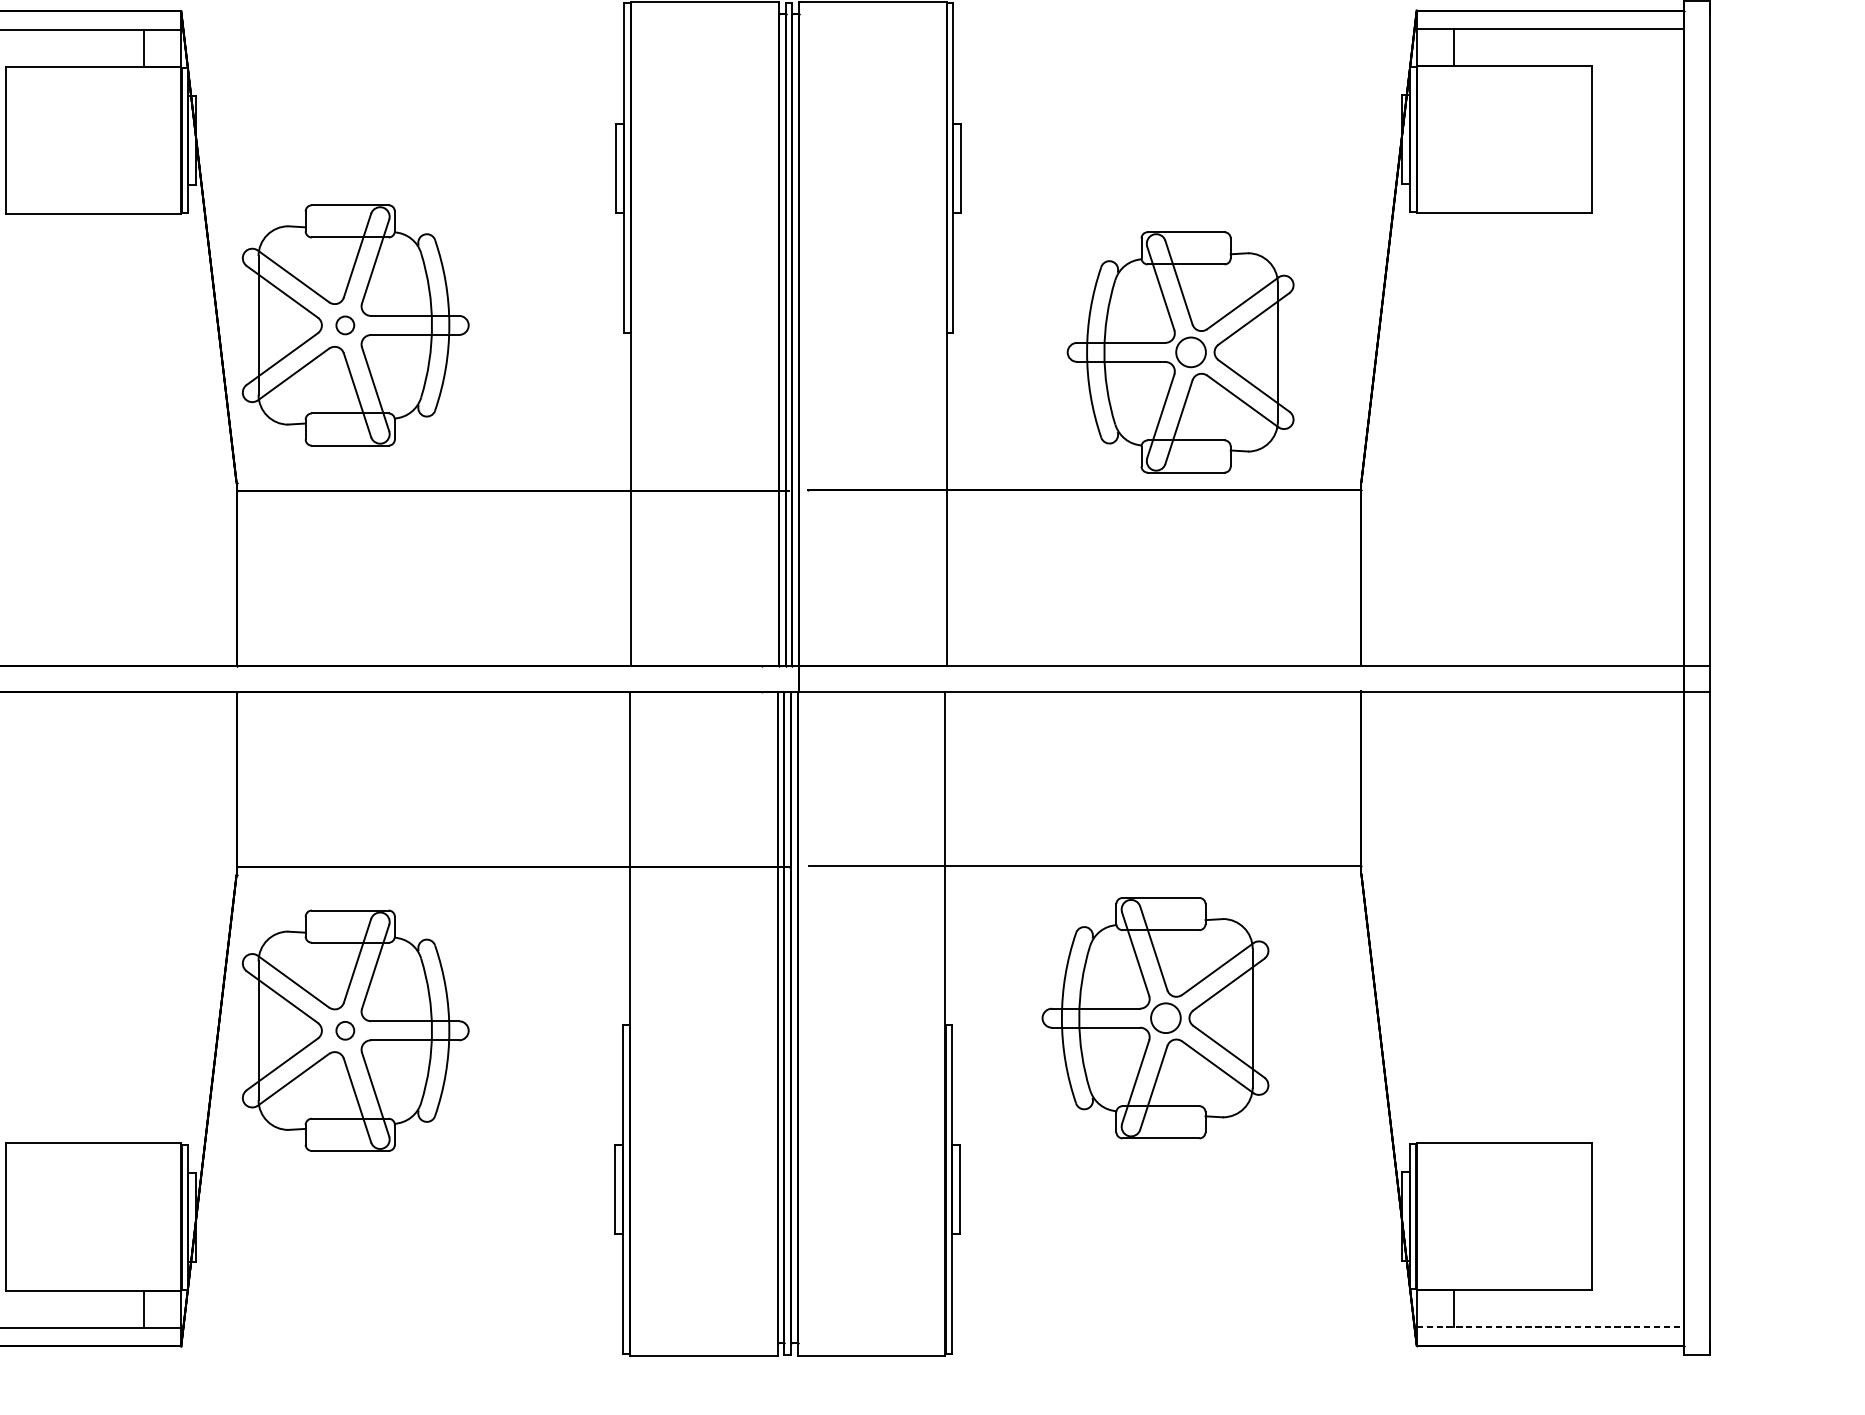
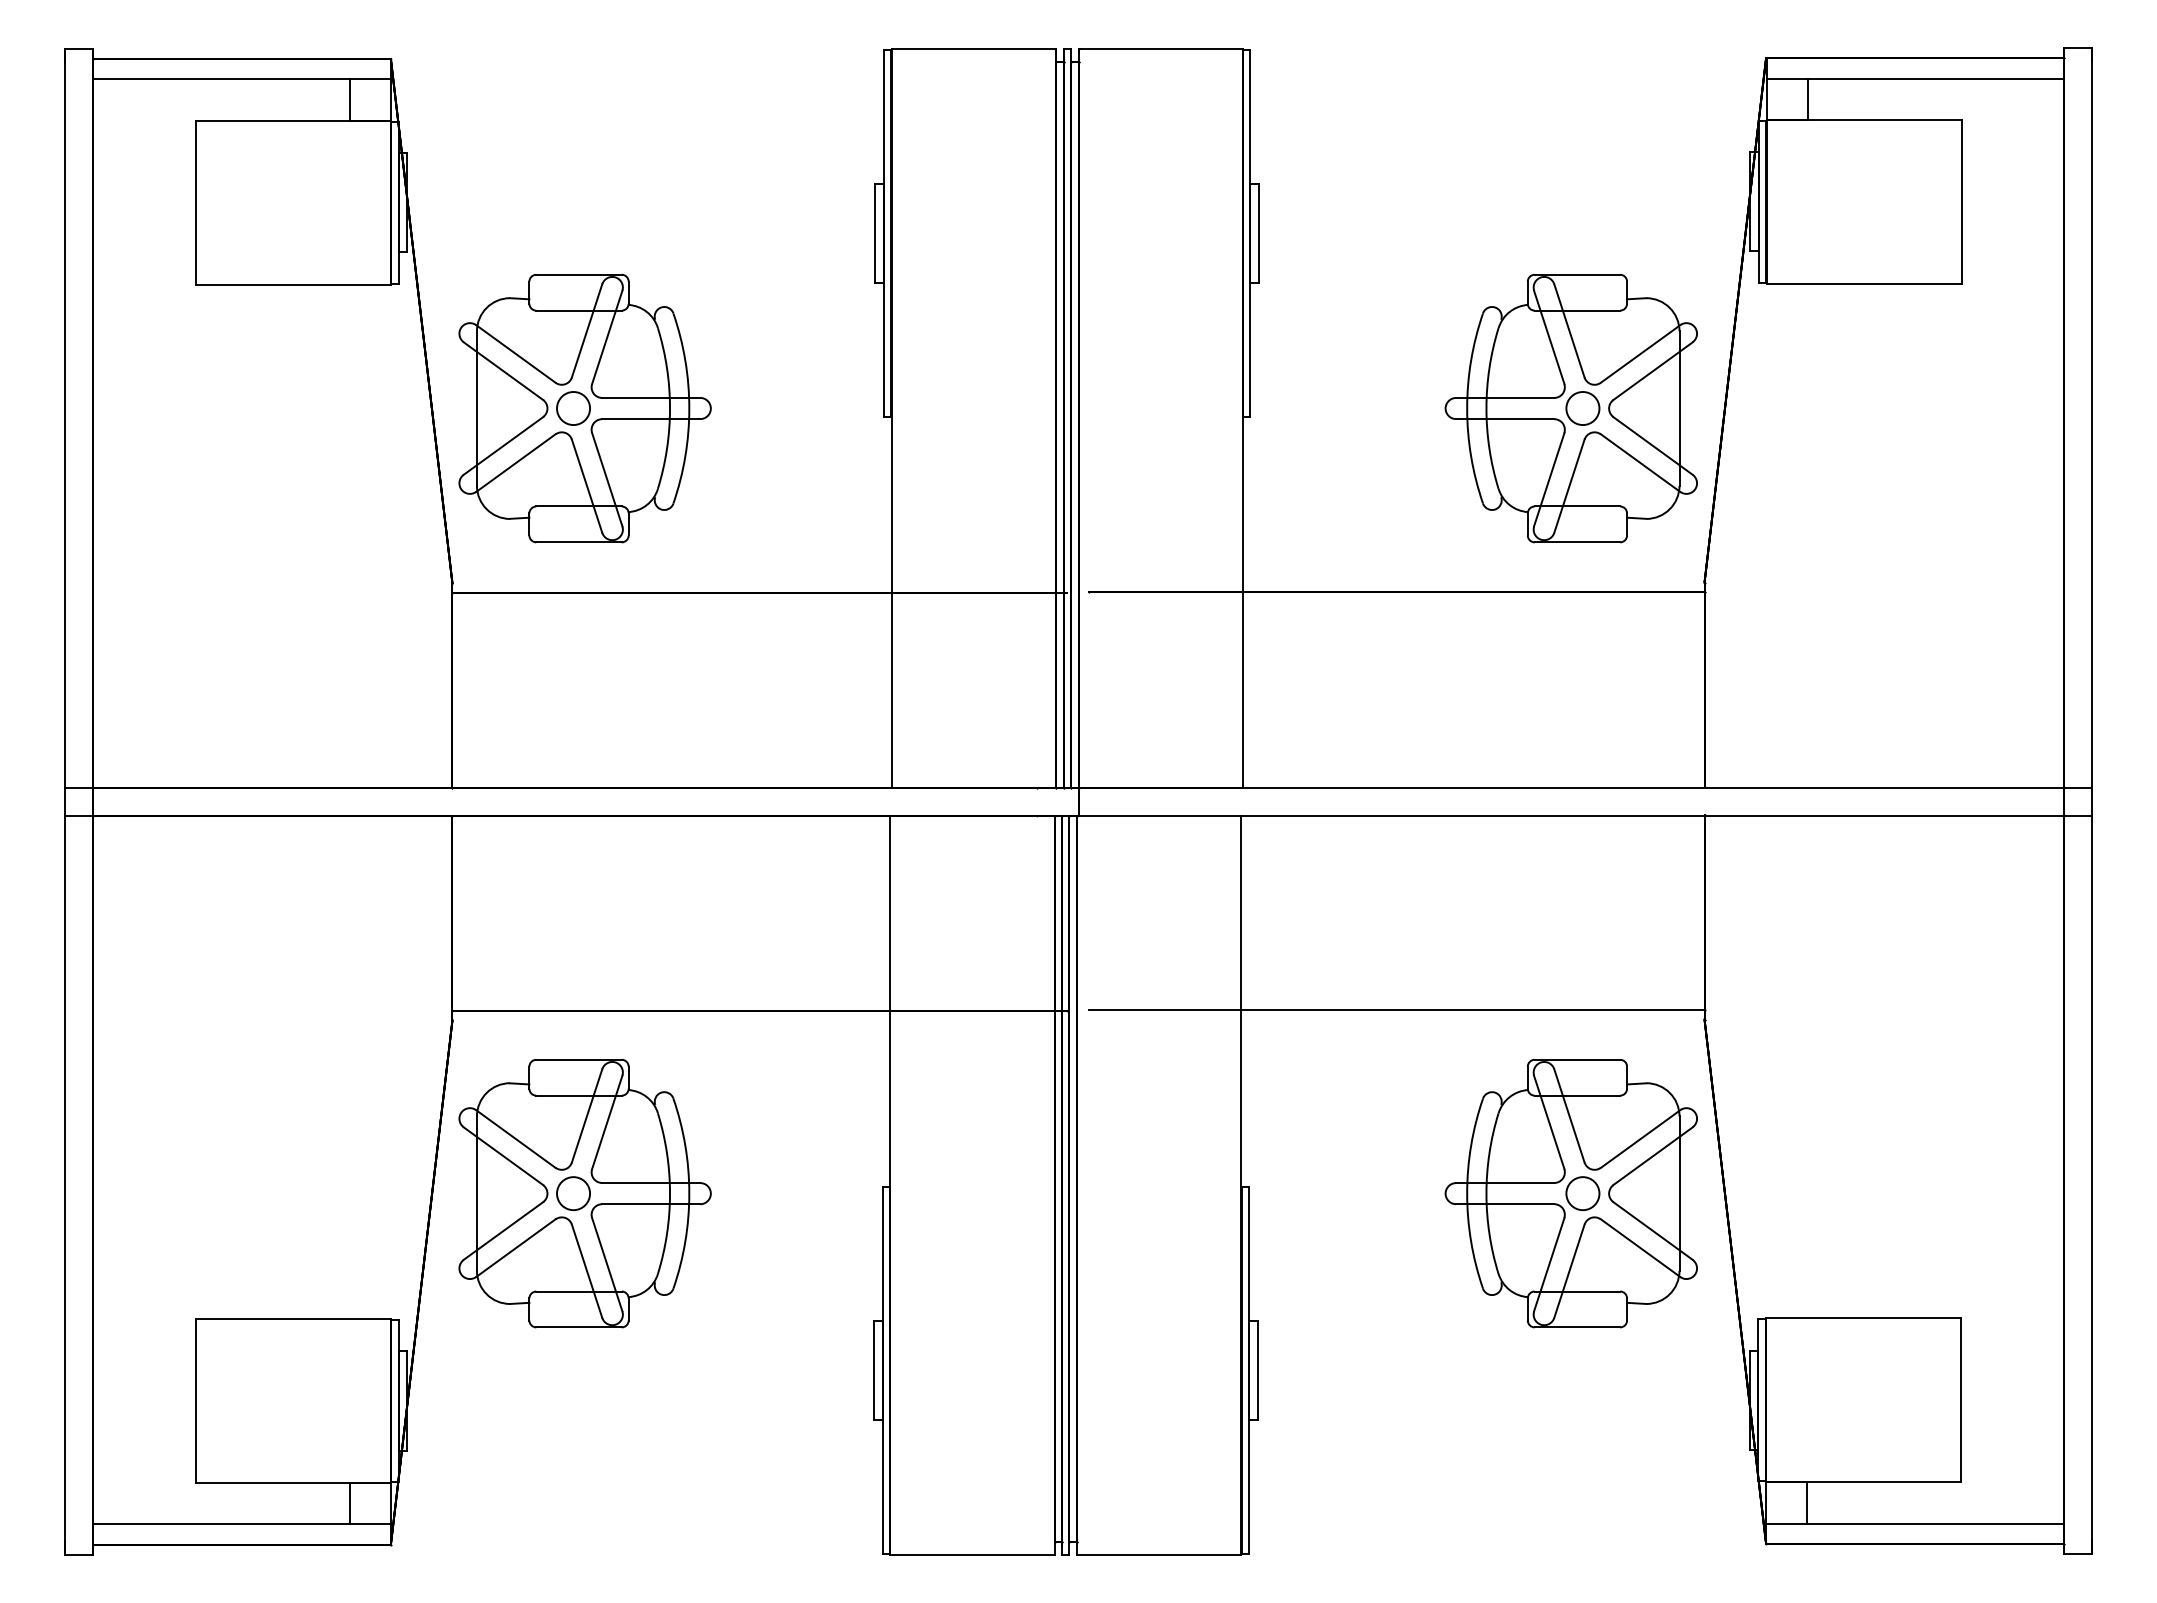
circle: (345, 325) -> (573, 408), size x1.67
part: (1179, 352) -> (1570, 408), moved
part: (1154, 1018) -> (1570, 1193), moved
circle: (345, 1030) -> (573, 1193), size x1.67
line: (1550, 1327) -> (1914, 1523), dashed -> solid

